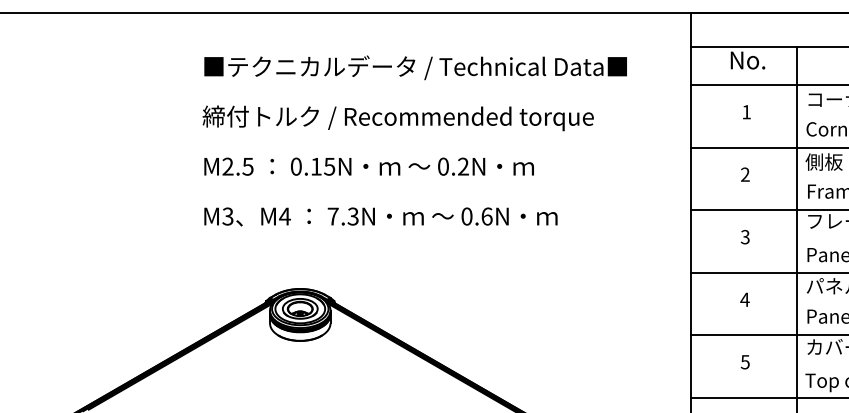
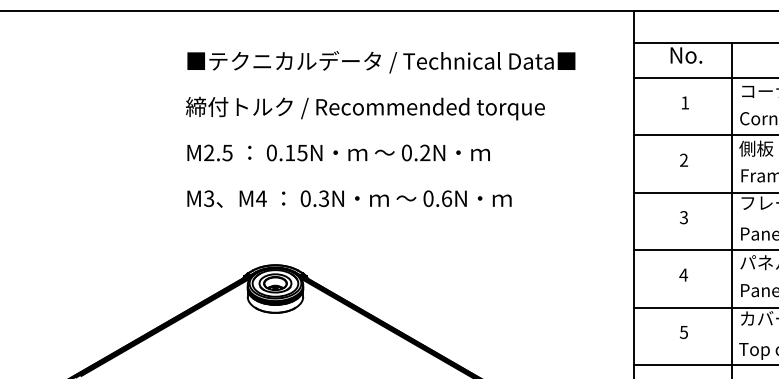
text: (332, 216) -> (305, 198), 7.3N -> 0.3N

